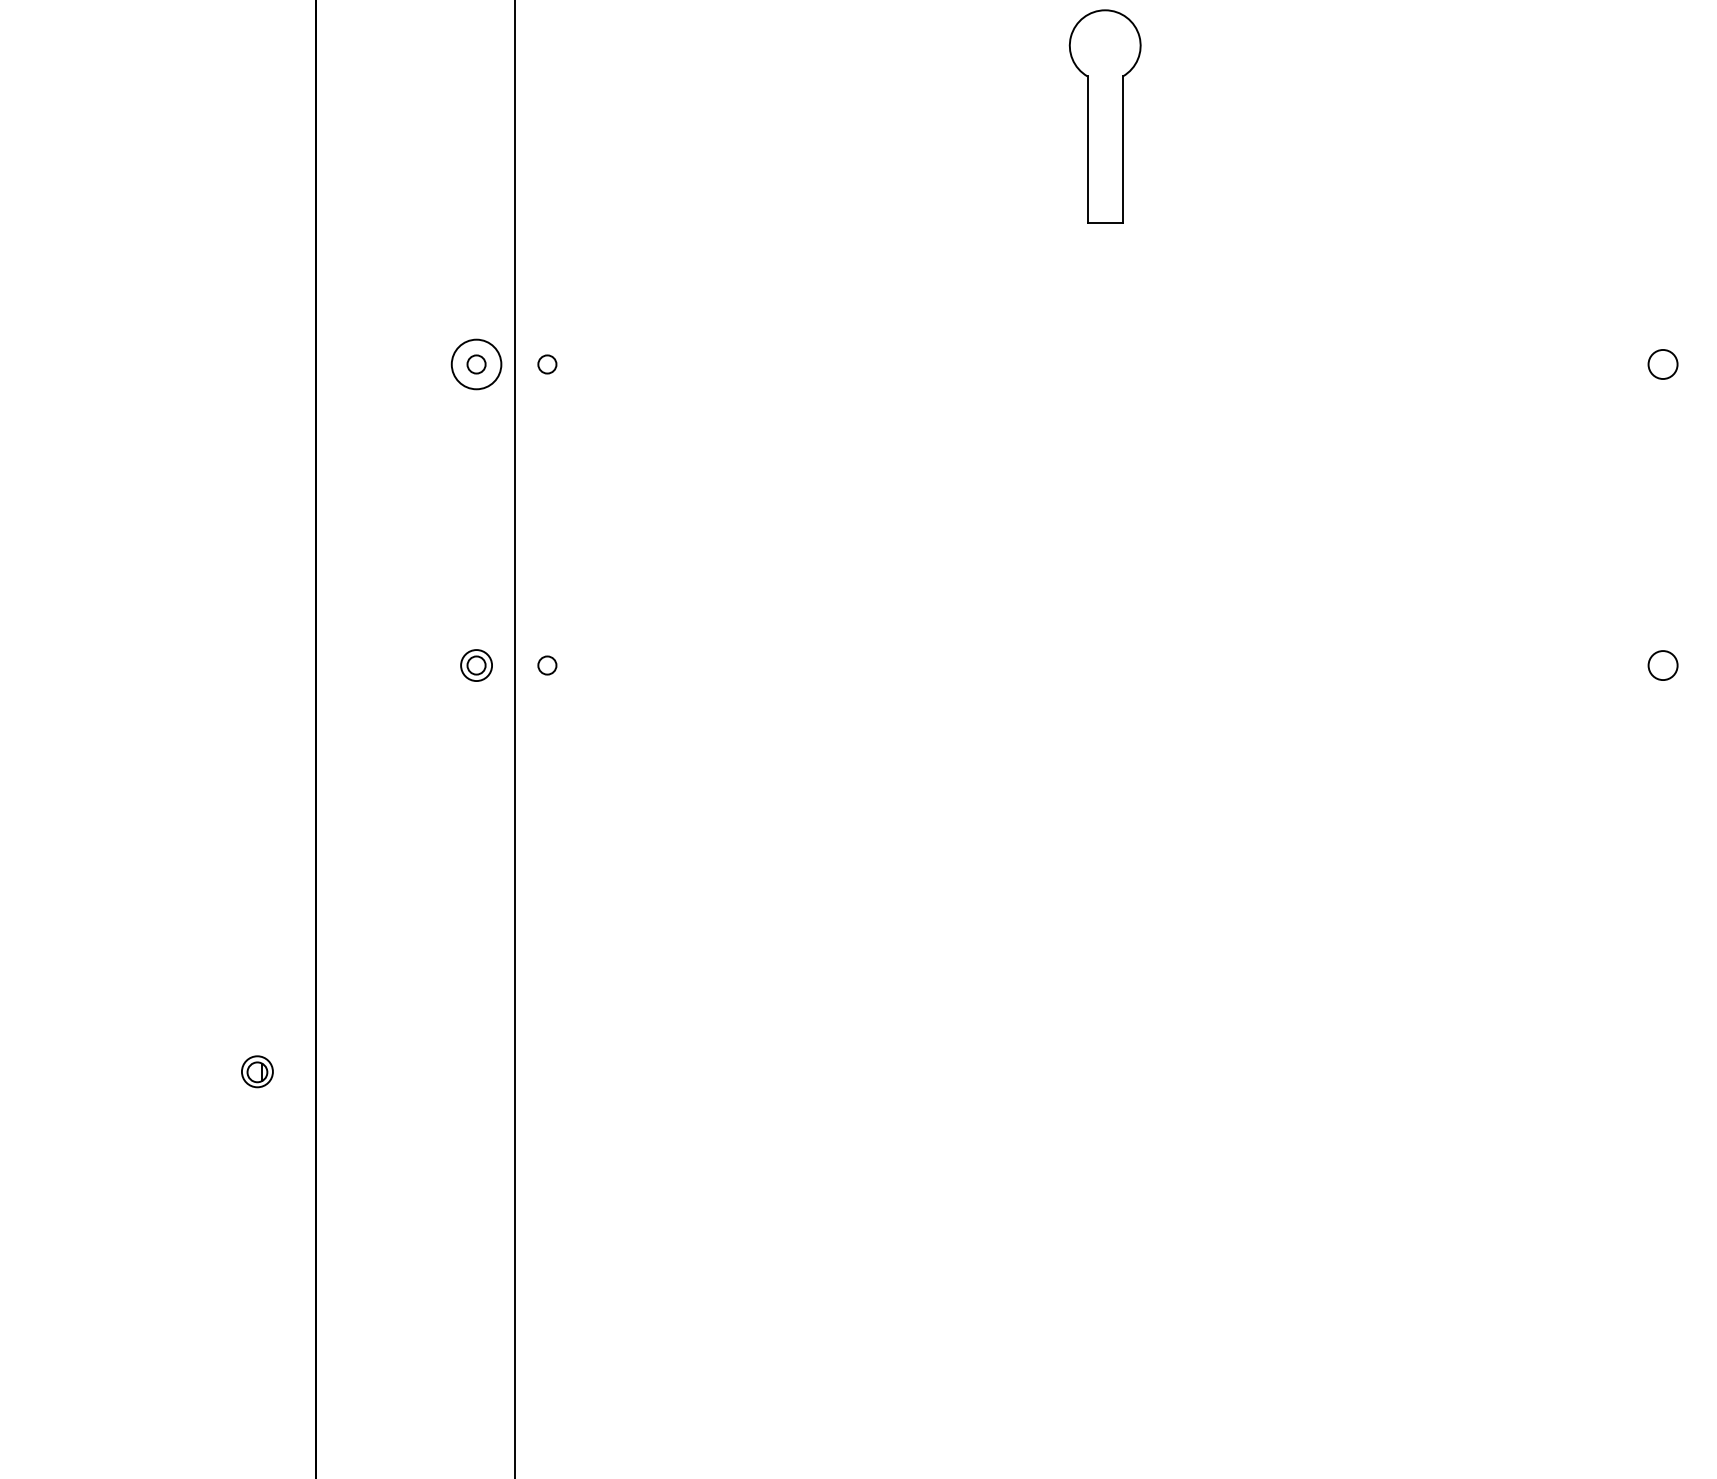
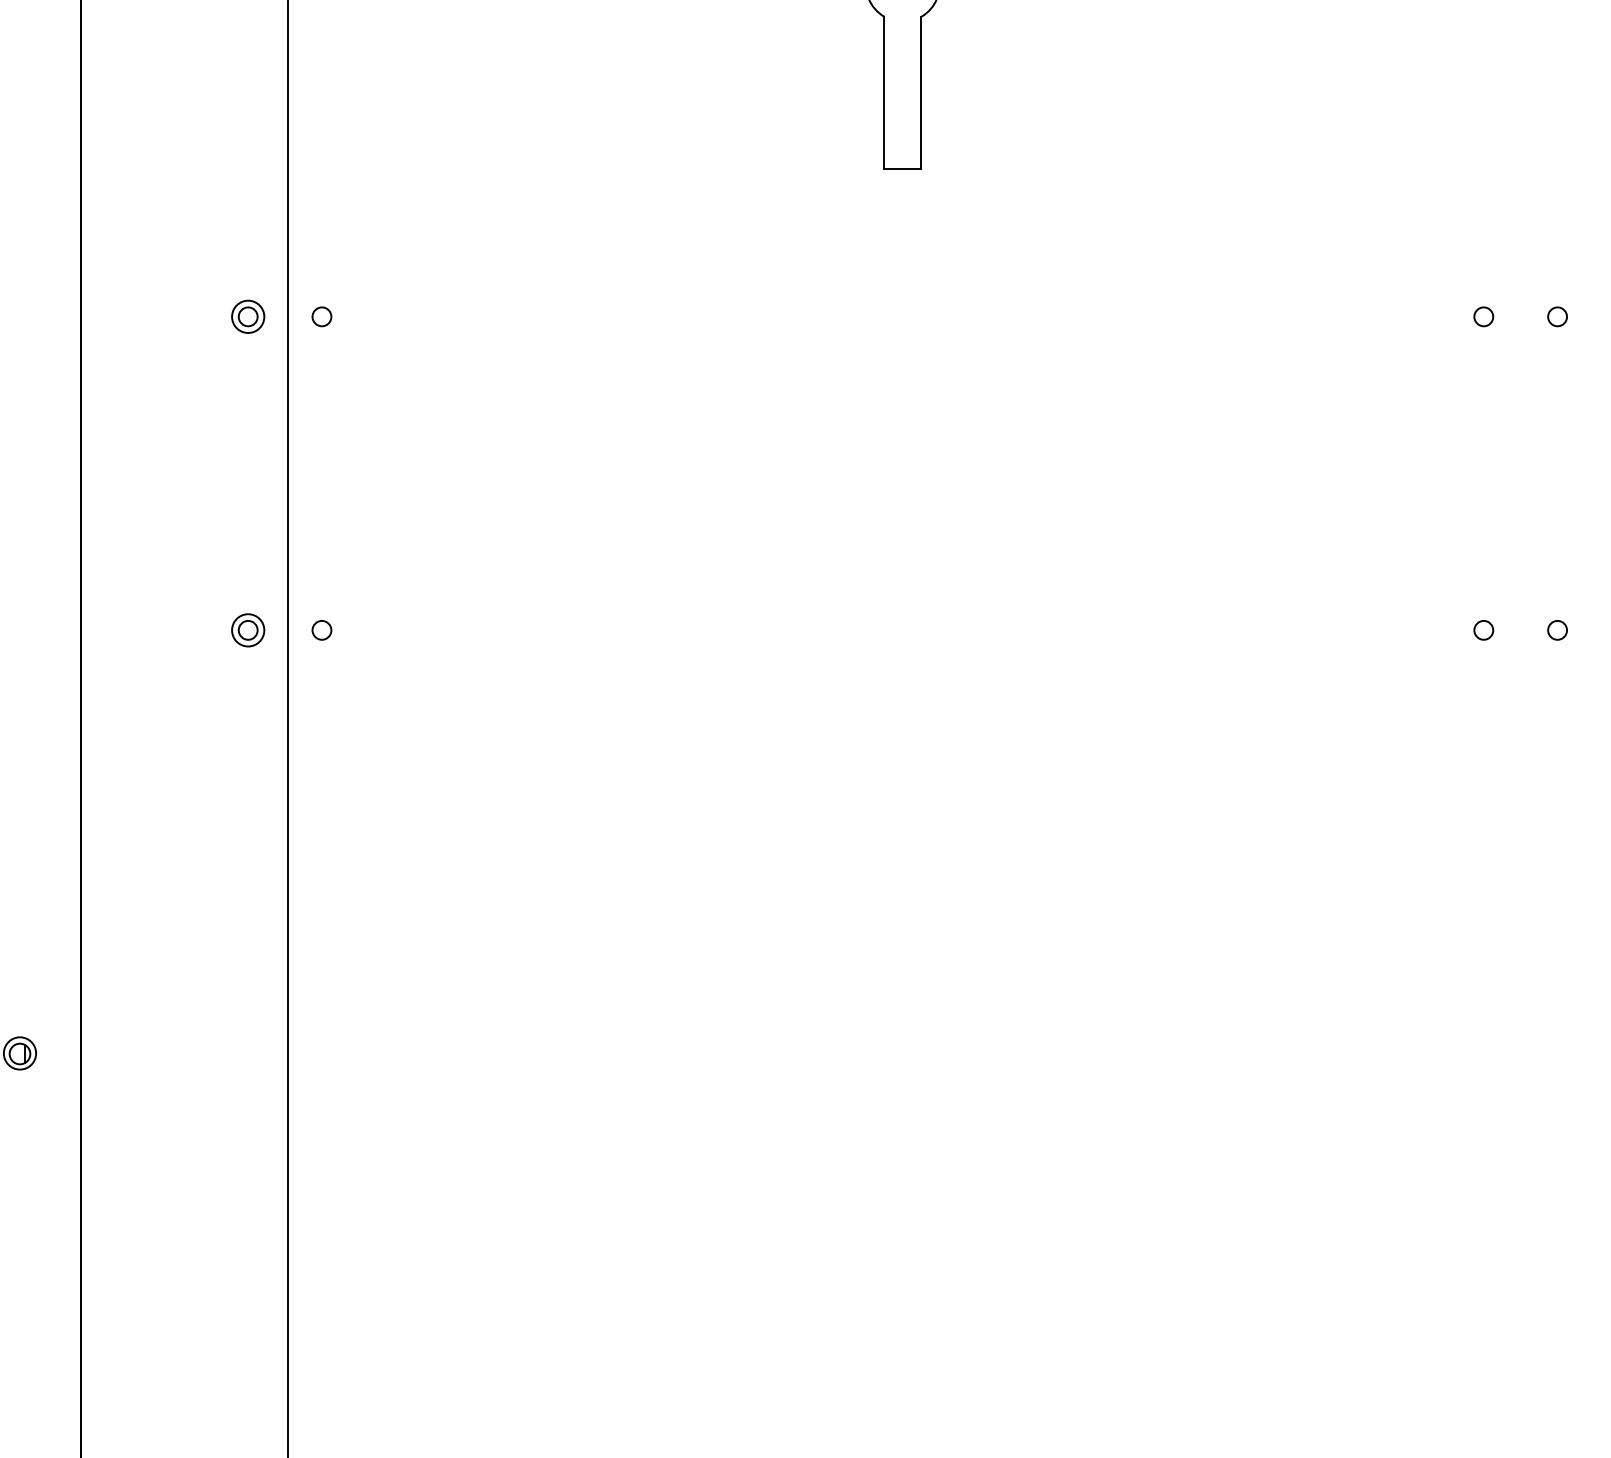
circle: (476, 364) -> (248, 316), size x0.62
circle: (1663, 364) -> (1484, 316), size x0.62
circle: (1662, 665) -> (1483, 630), size x0.62

